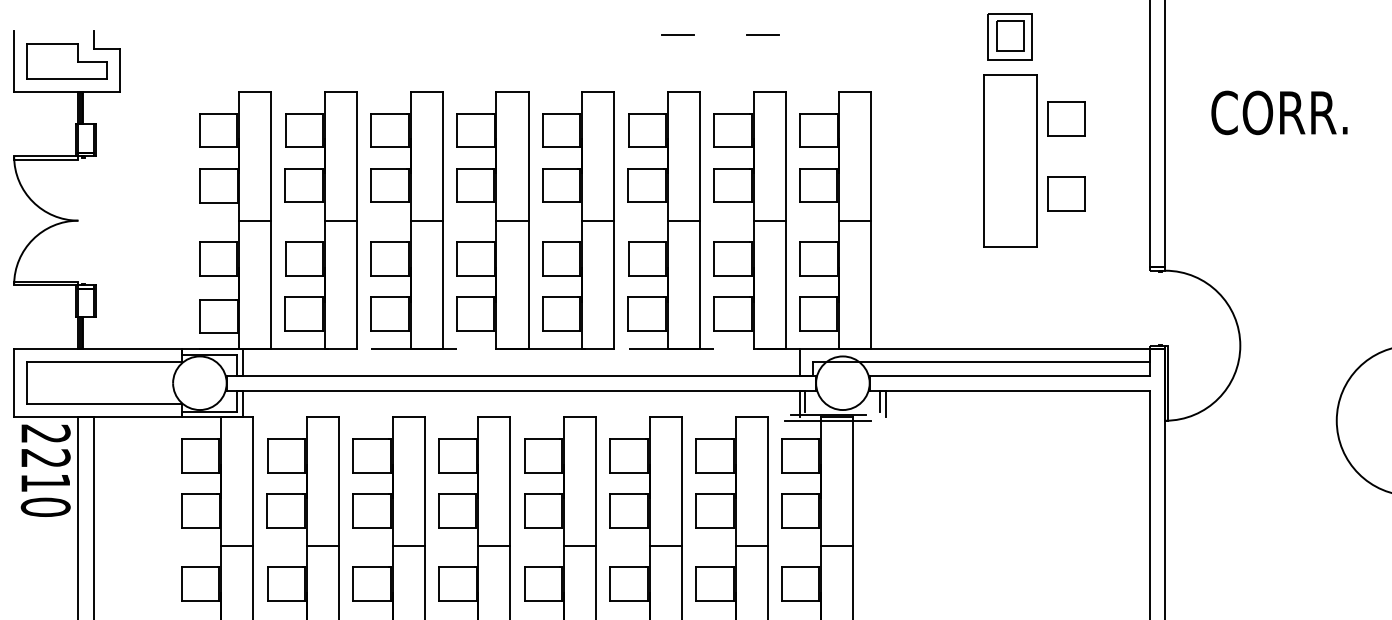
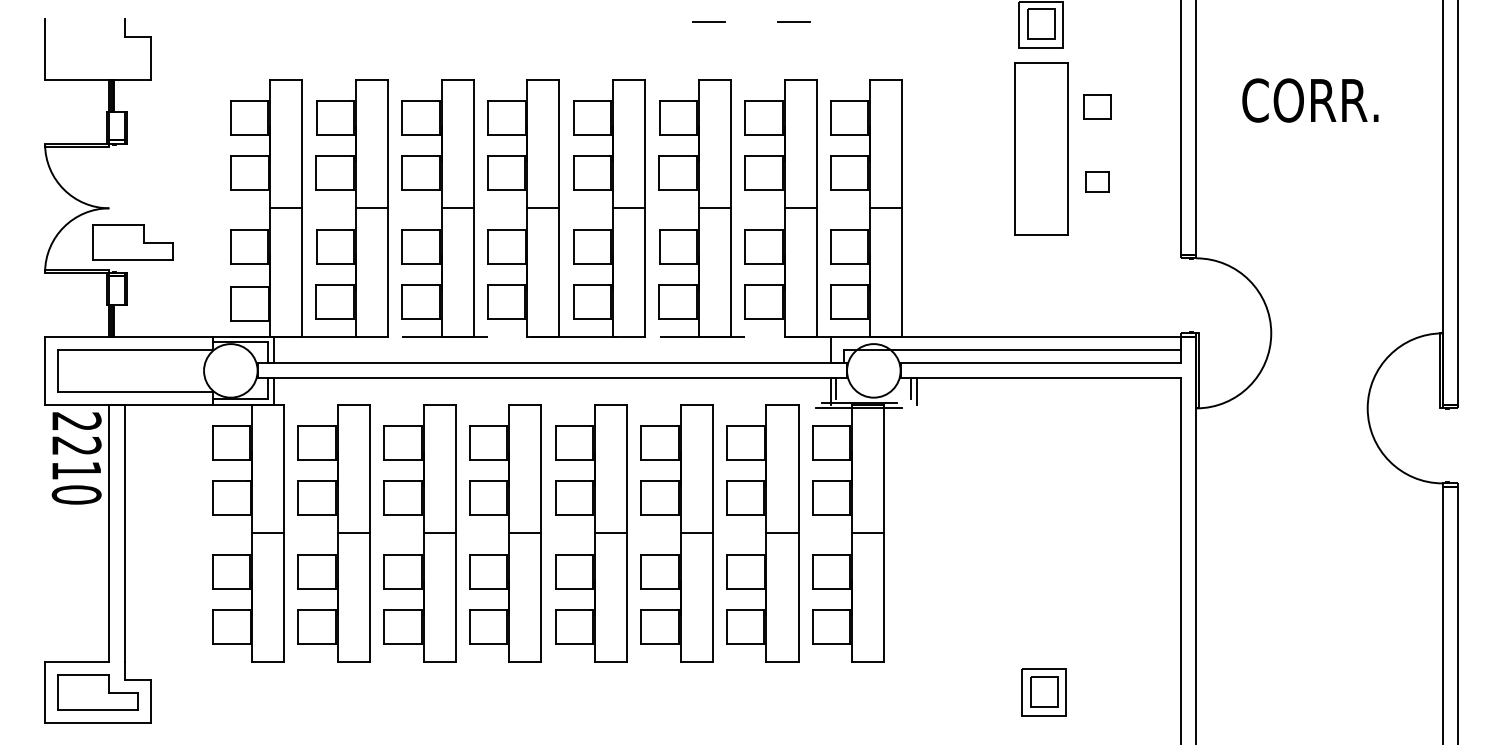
part: (66, 61) -> (132, 242), moved
part: (1066, 118) -> (1097, 106), size x0.7
part: (1066, 193) -> (1097, 181), size x0.6

